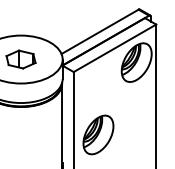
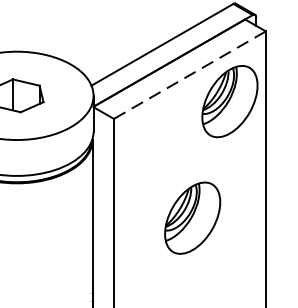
line: (114, 48) -> (189, 75), solid -> dashed
part: (98, 134) -> (192, 217), moved

